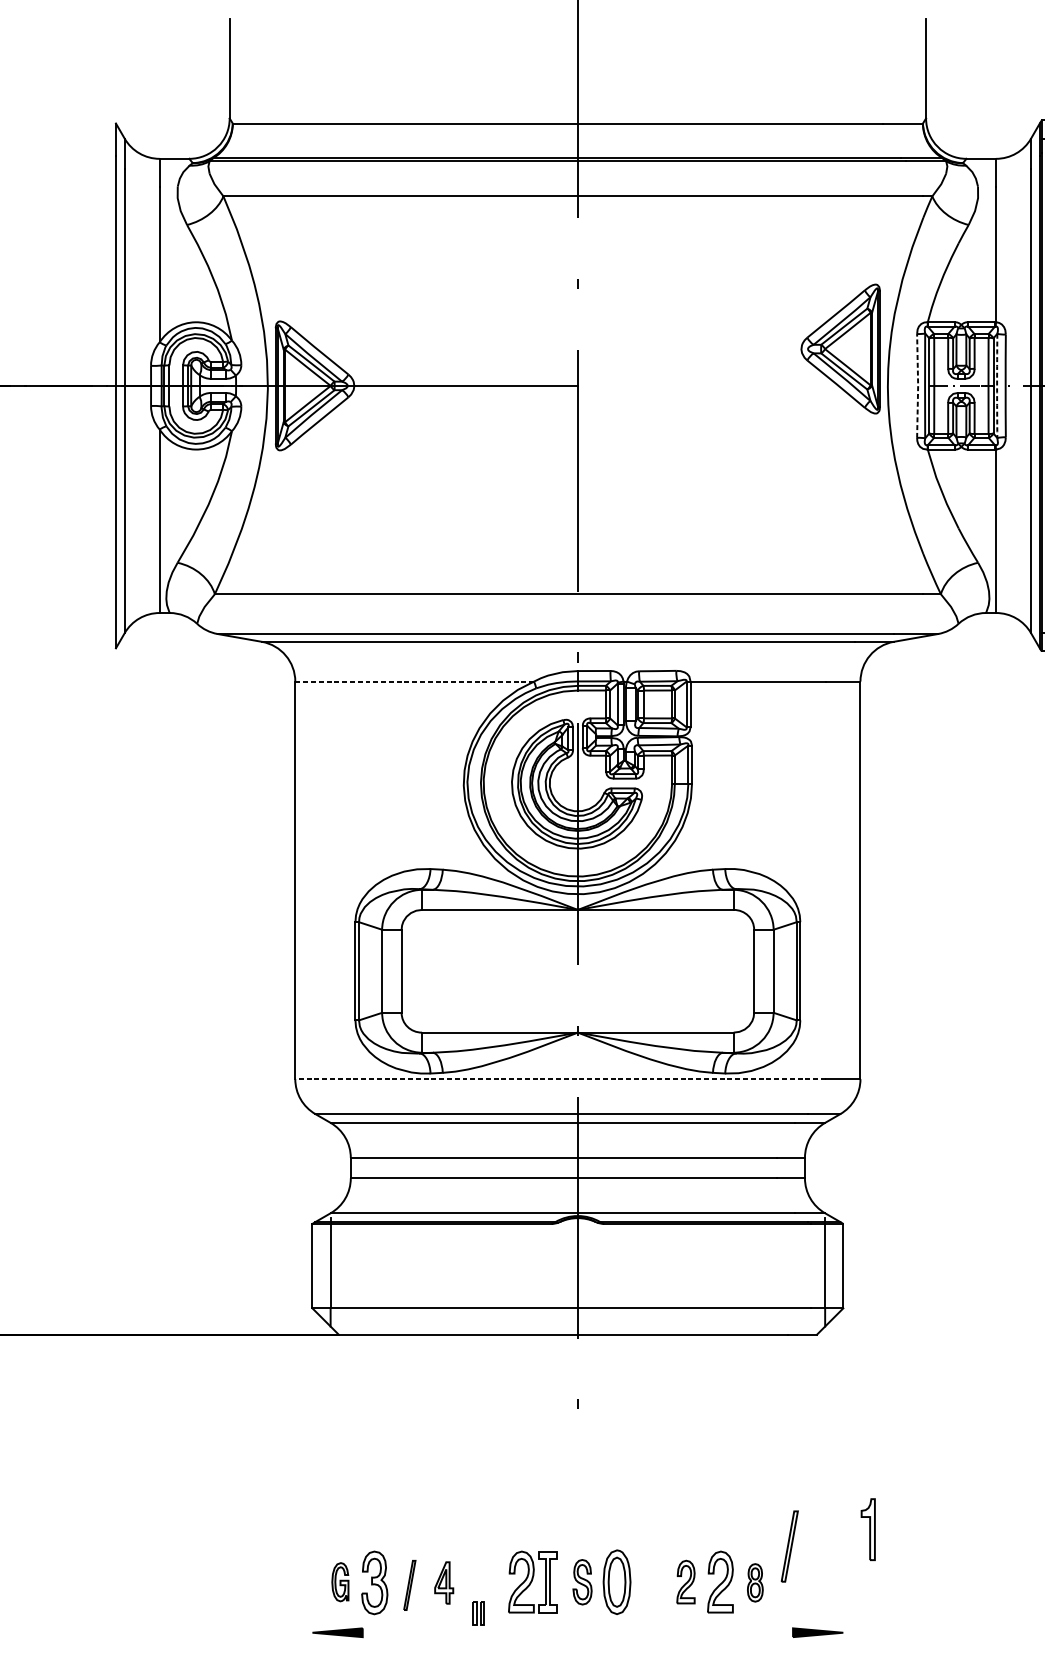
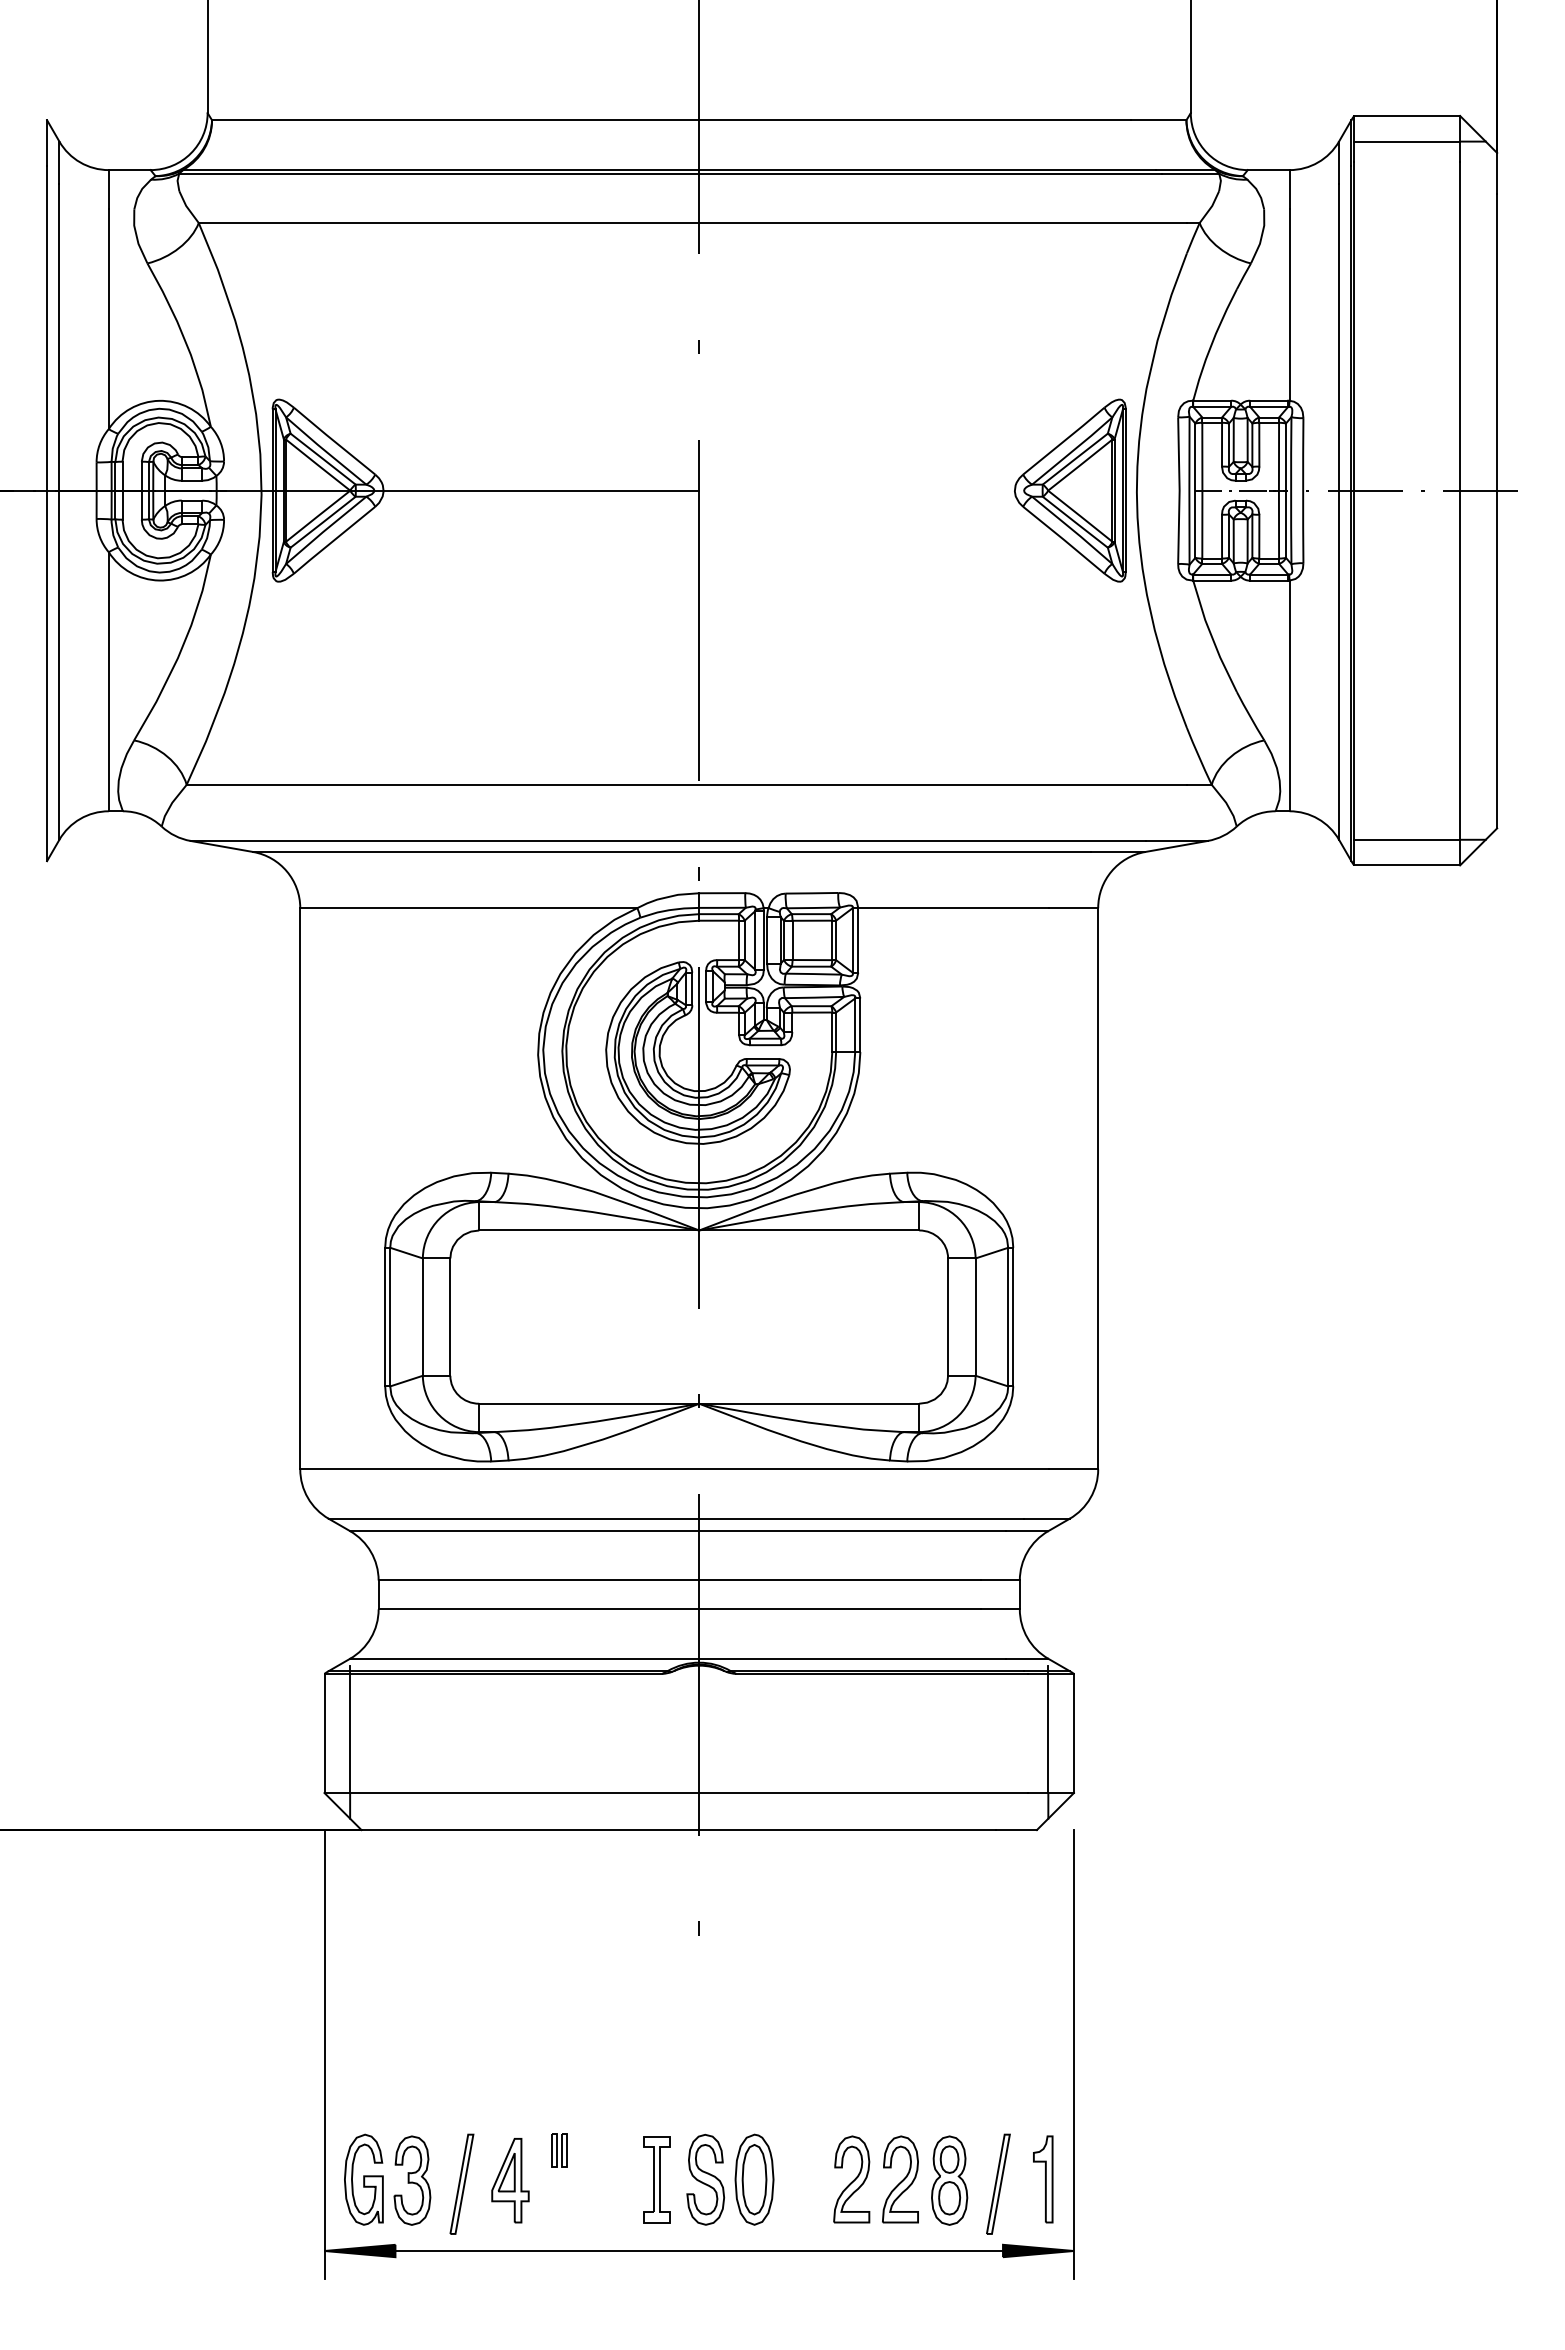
part: (840, 348) -> (1070, 490), moved
line: (918, 385) -> (1179, 490), dashed -> solid
arc: (997, 385) -> (1291, 490), dashed -> solid
line: (414, 681) -> (468, 908), dashed -> solid
line: (560, 1079) -> (674, 1469), dashed -> solid
line: (312, 1493) -> (324, 2054), added
line: (842, 1493) -> (1073, 2054), added
part: (868, 1529) -> (1043, 2179), moved
part: (789, 1545) -> (998, 2183), moved
part: (340, 1582) -> (363, 2179), size x1.67
part: (444, 1582) -> (510, 2180), size x1.43
part: (521, 1582) -> (619, 2179), removed
part: (582, 1582) -> (705, 2179), size x1.43
part: (685, 1582) -> (851, 2179), size x1.43
part: (755, 1582) -> (949, 2180), size x1.67
part: (409, 1584) -> (461, 2183), size x1.43
part: (478, 1613) -> (559, 2150), moved
line: (578, 1633) -> (699, 2251), added

